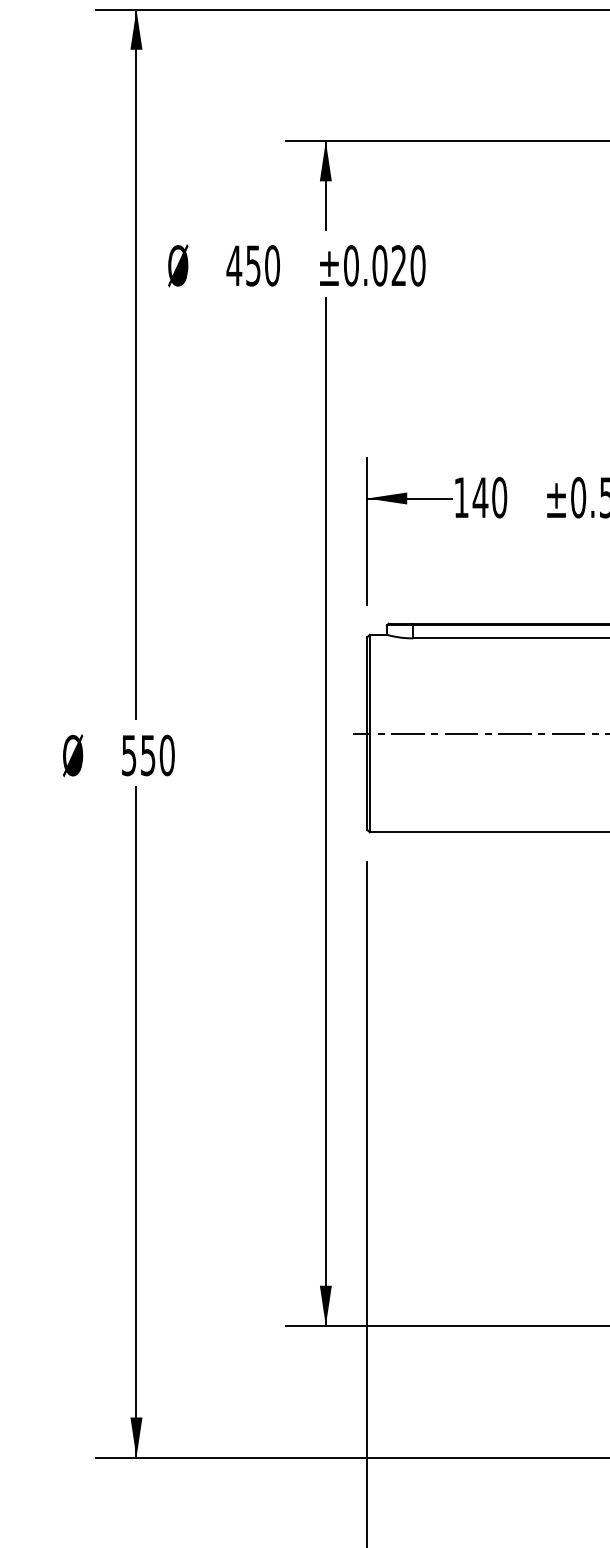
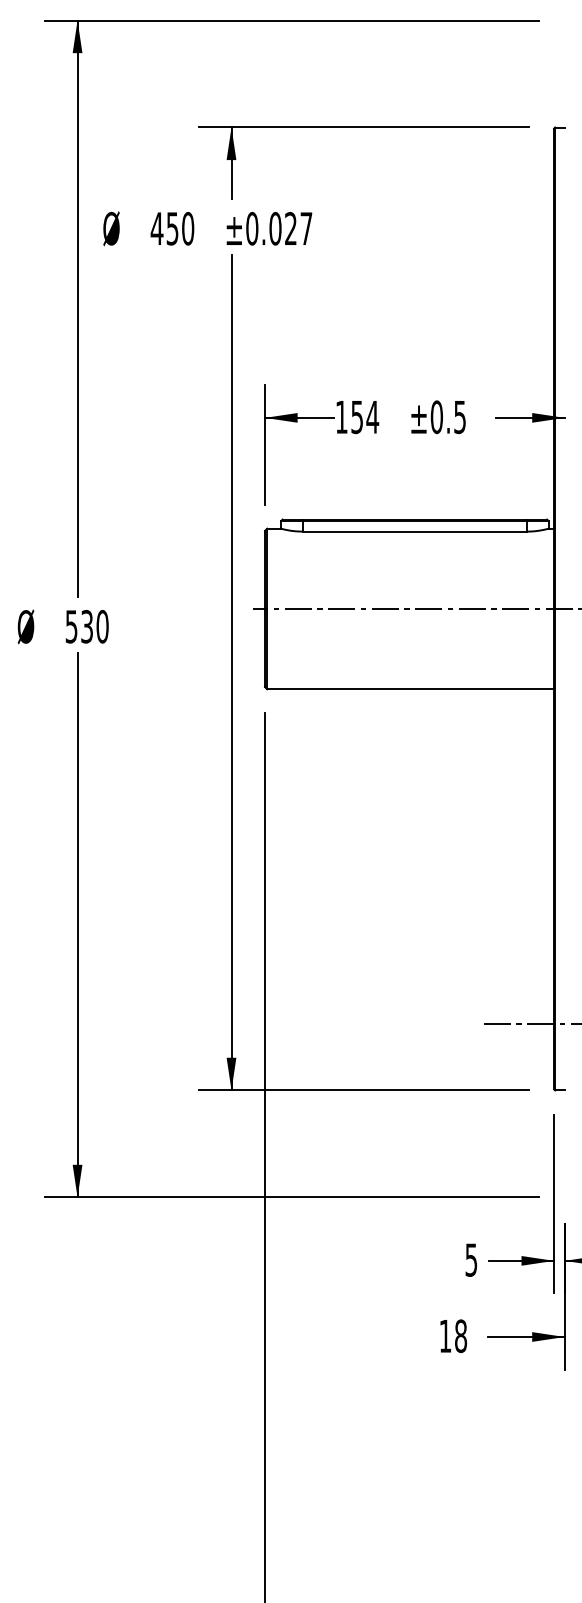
text: (418, 265) -> (306, 228), ±0.020 -> ±0.027
text: (489, 498) -> (364, 417), 140 -> 154
text: (147, 753) -> (86, 625), 550 -> 530

